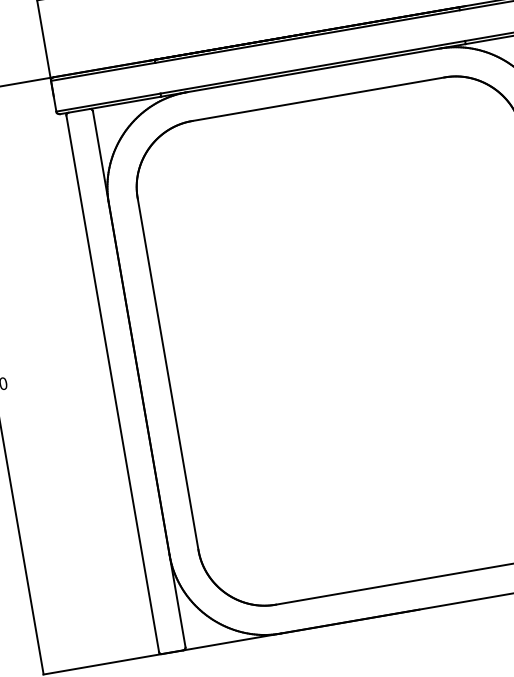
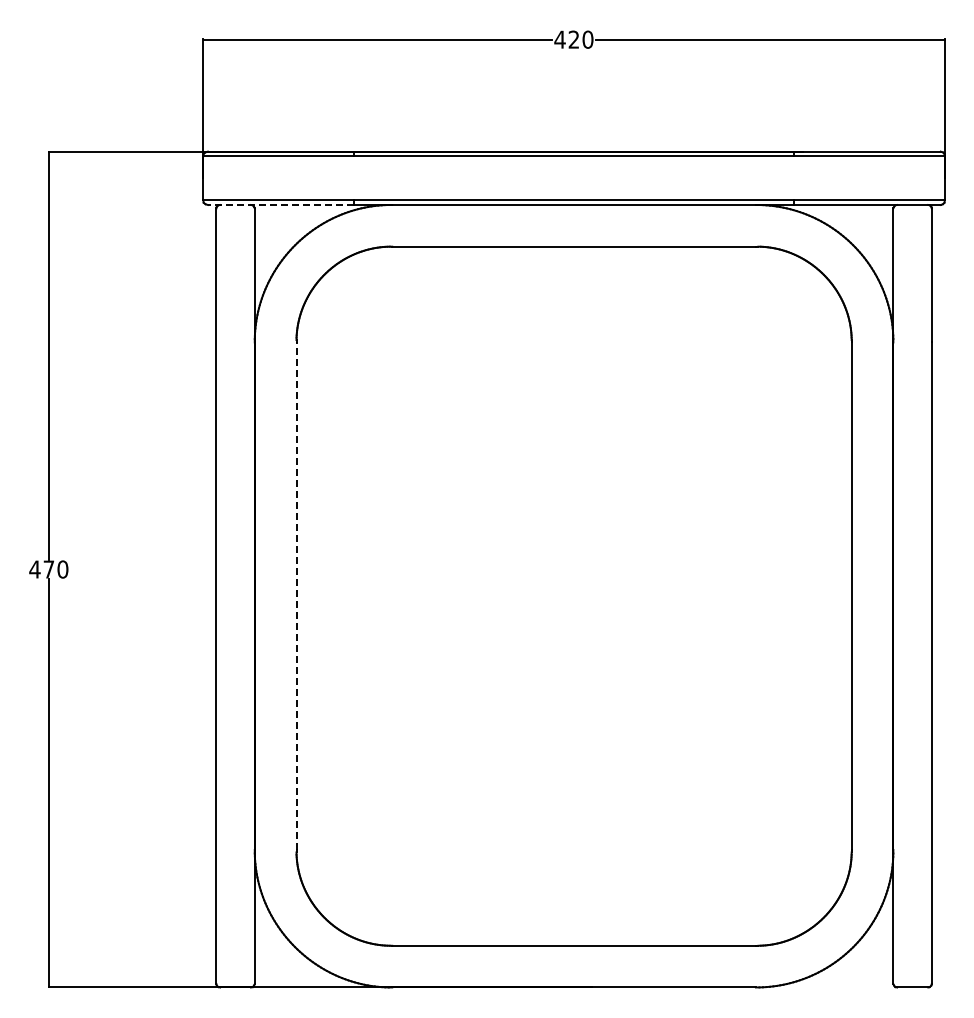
line: (110, 105) -> (280, 204), solid -> dashed
line: (168, 374) -> (296, 596), solid -> dashed

